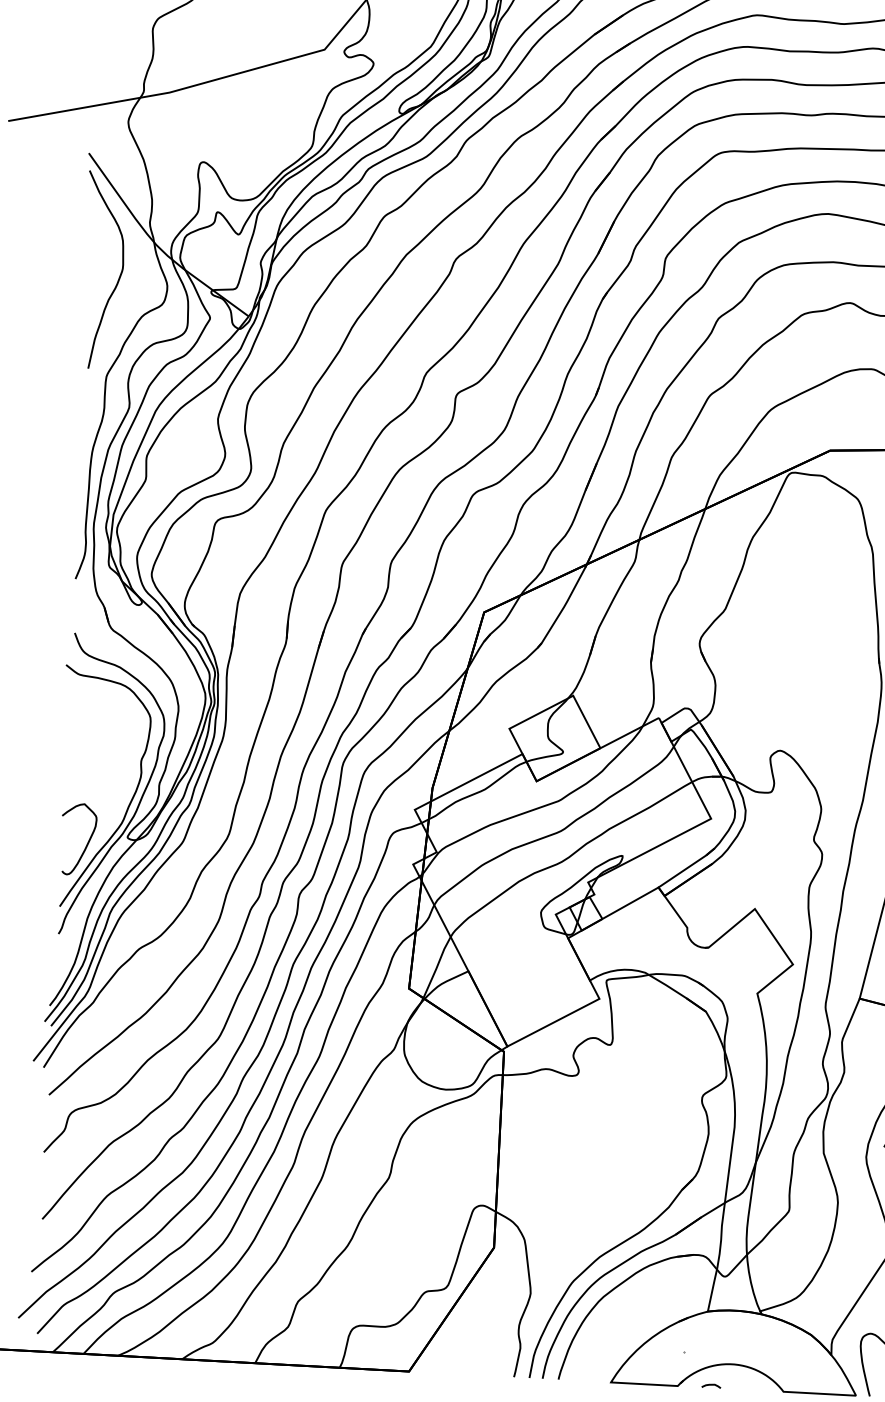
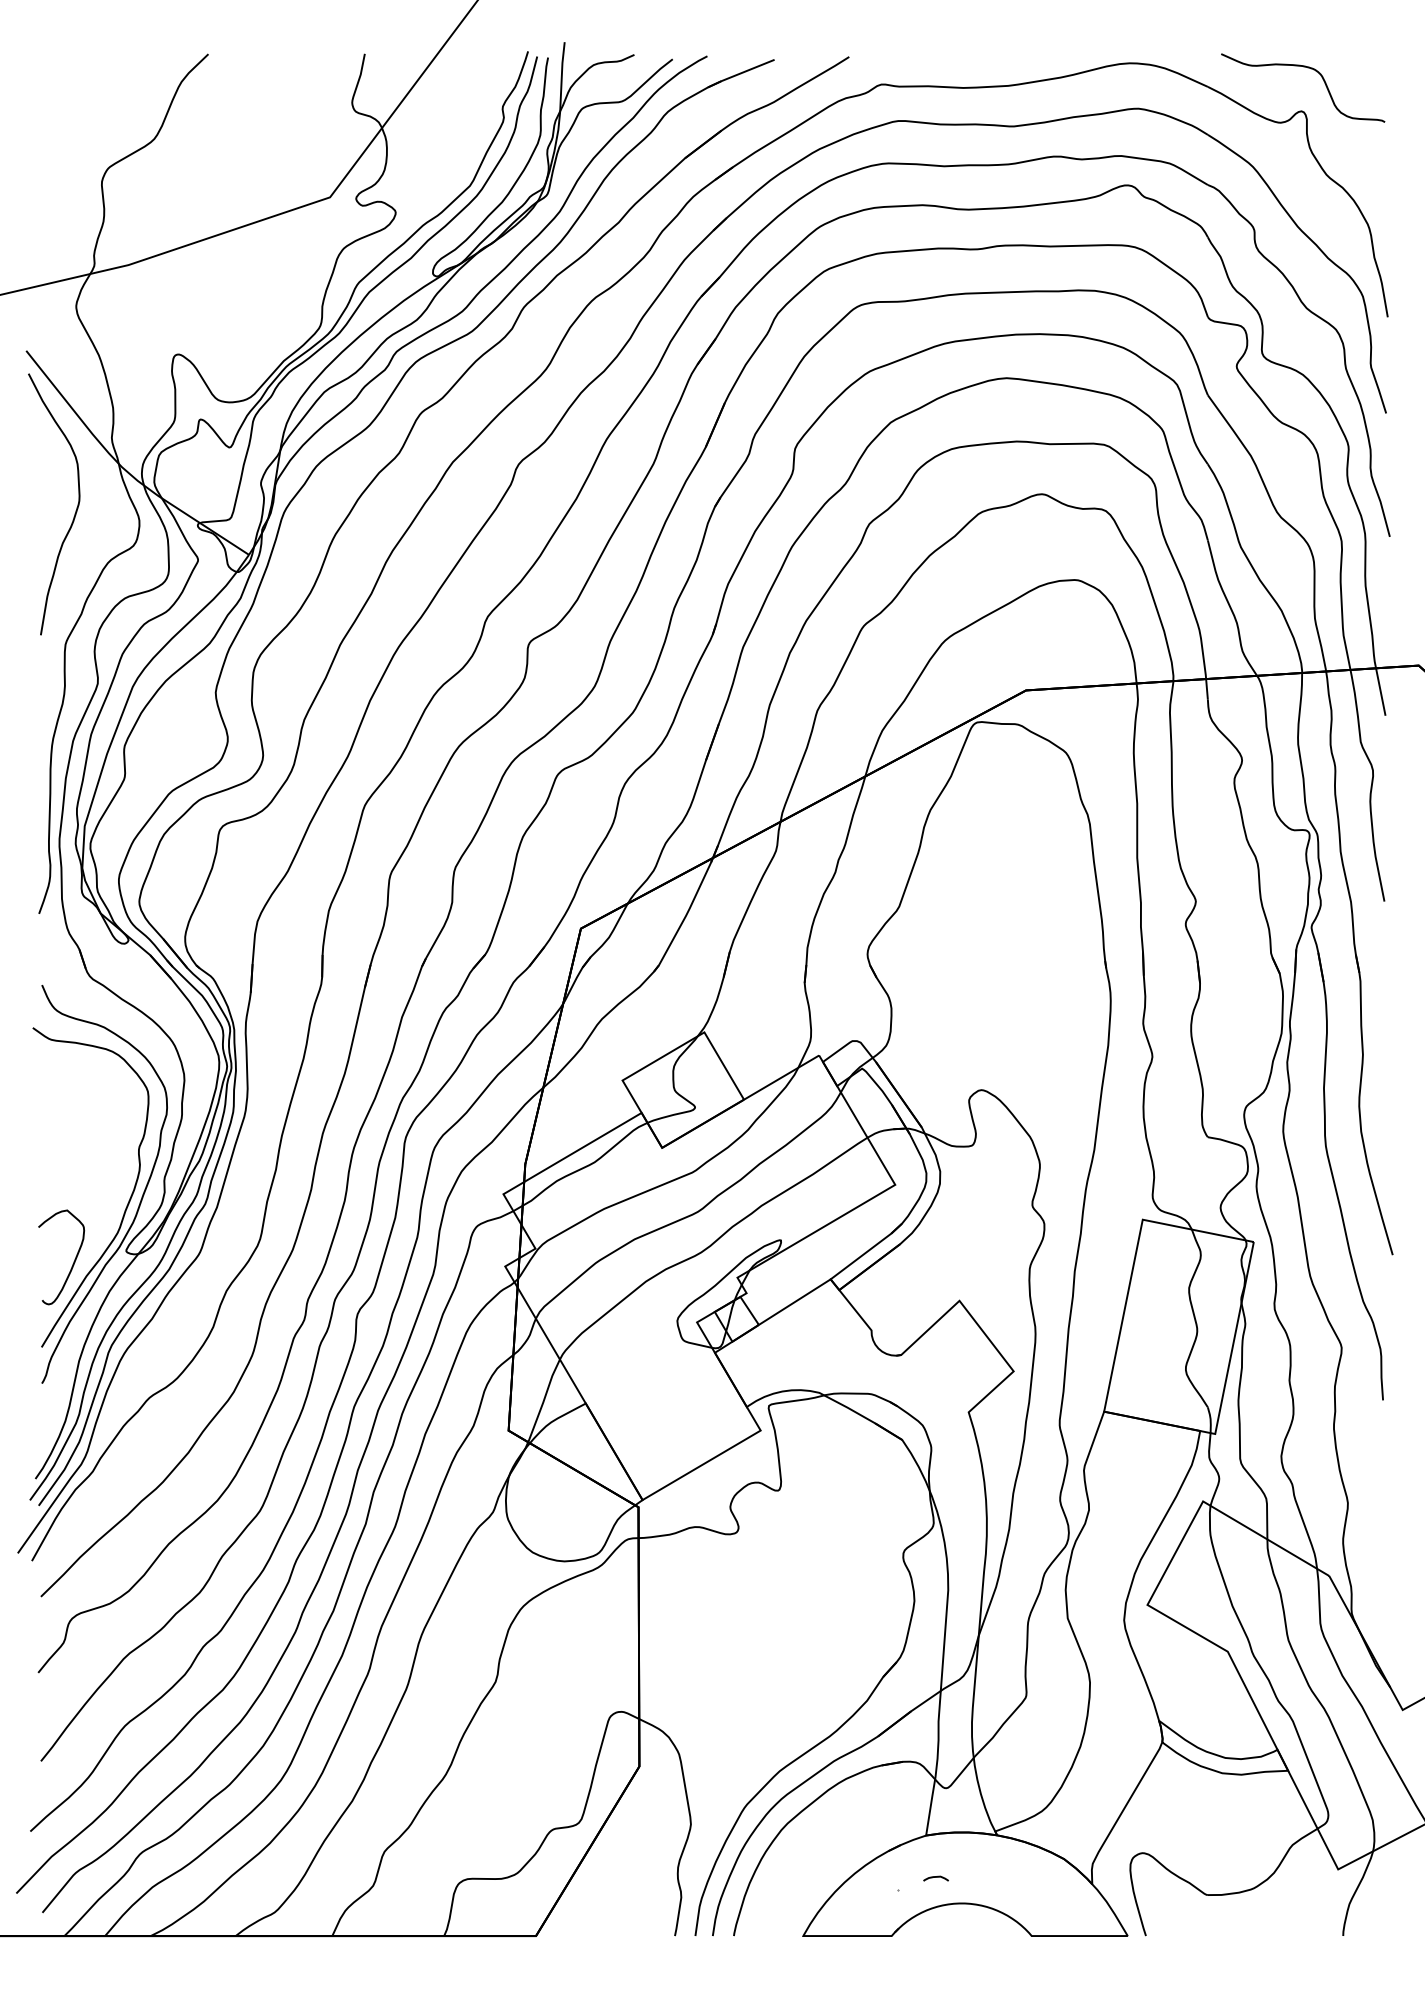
curve: (710, 1385) -> (935, 1877), moved

